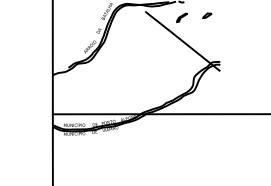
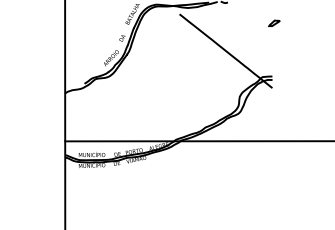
part: (207, 15) -> (274, 22), moved
part: (181, 18) -> (224, 22), removed

